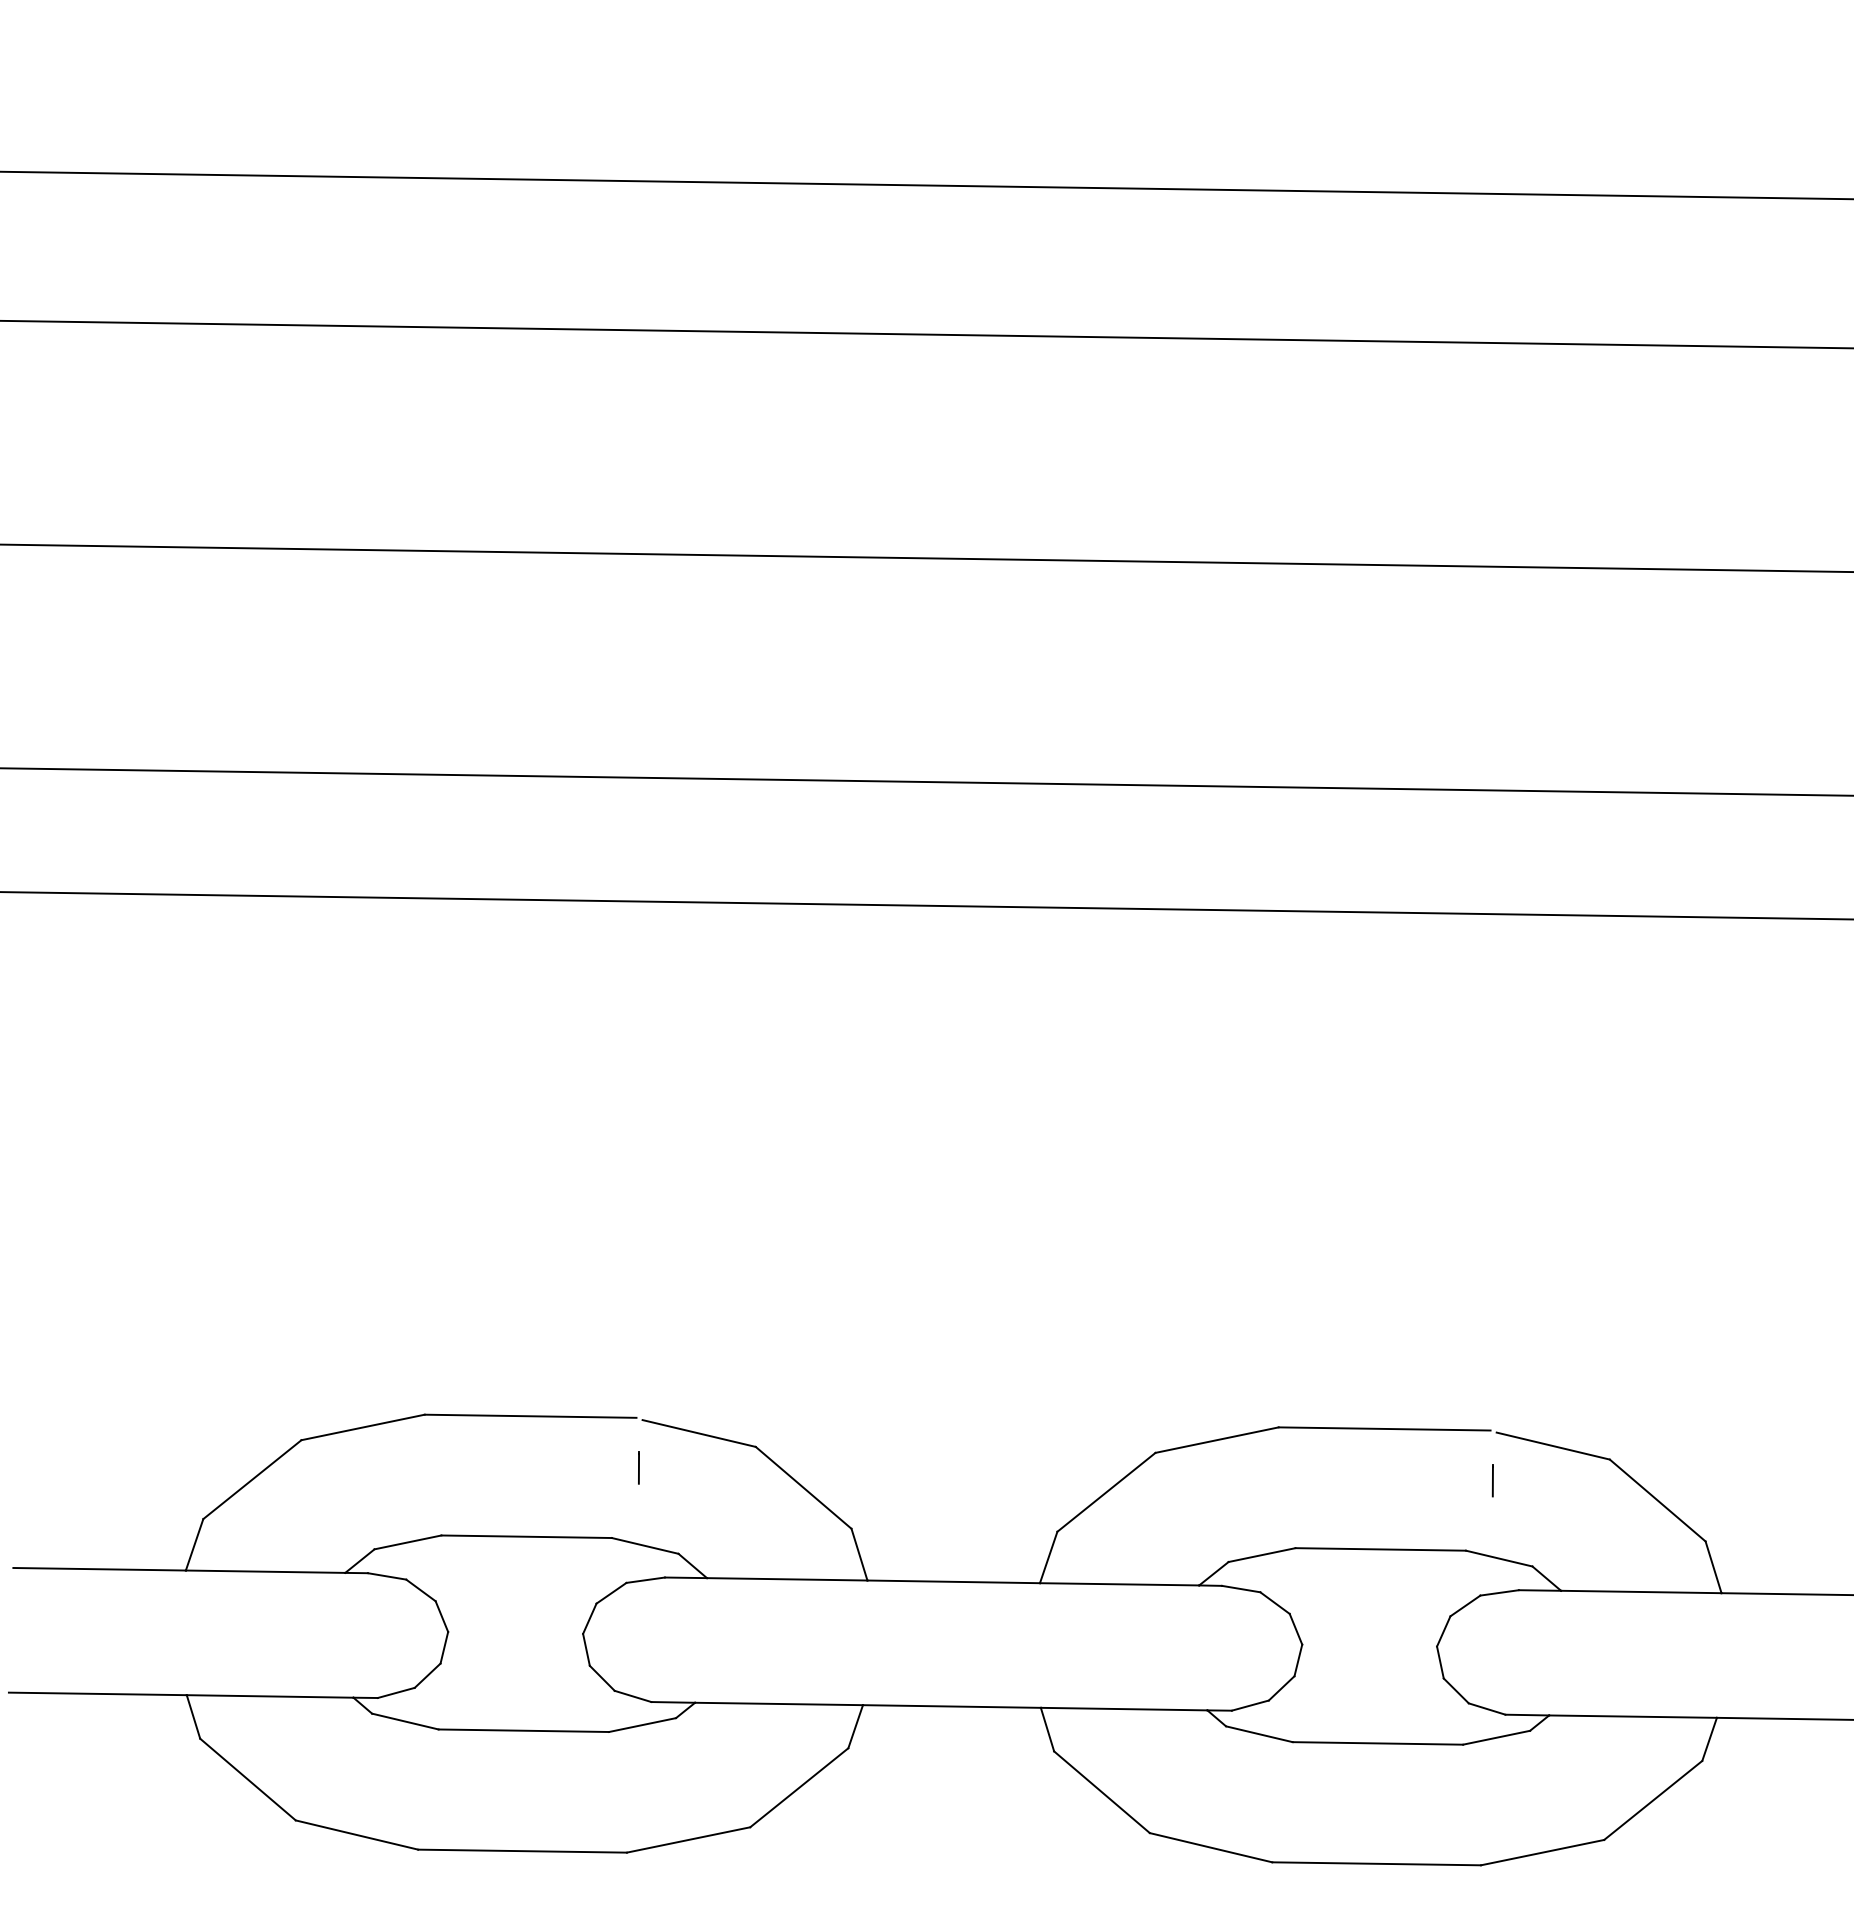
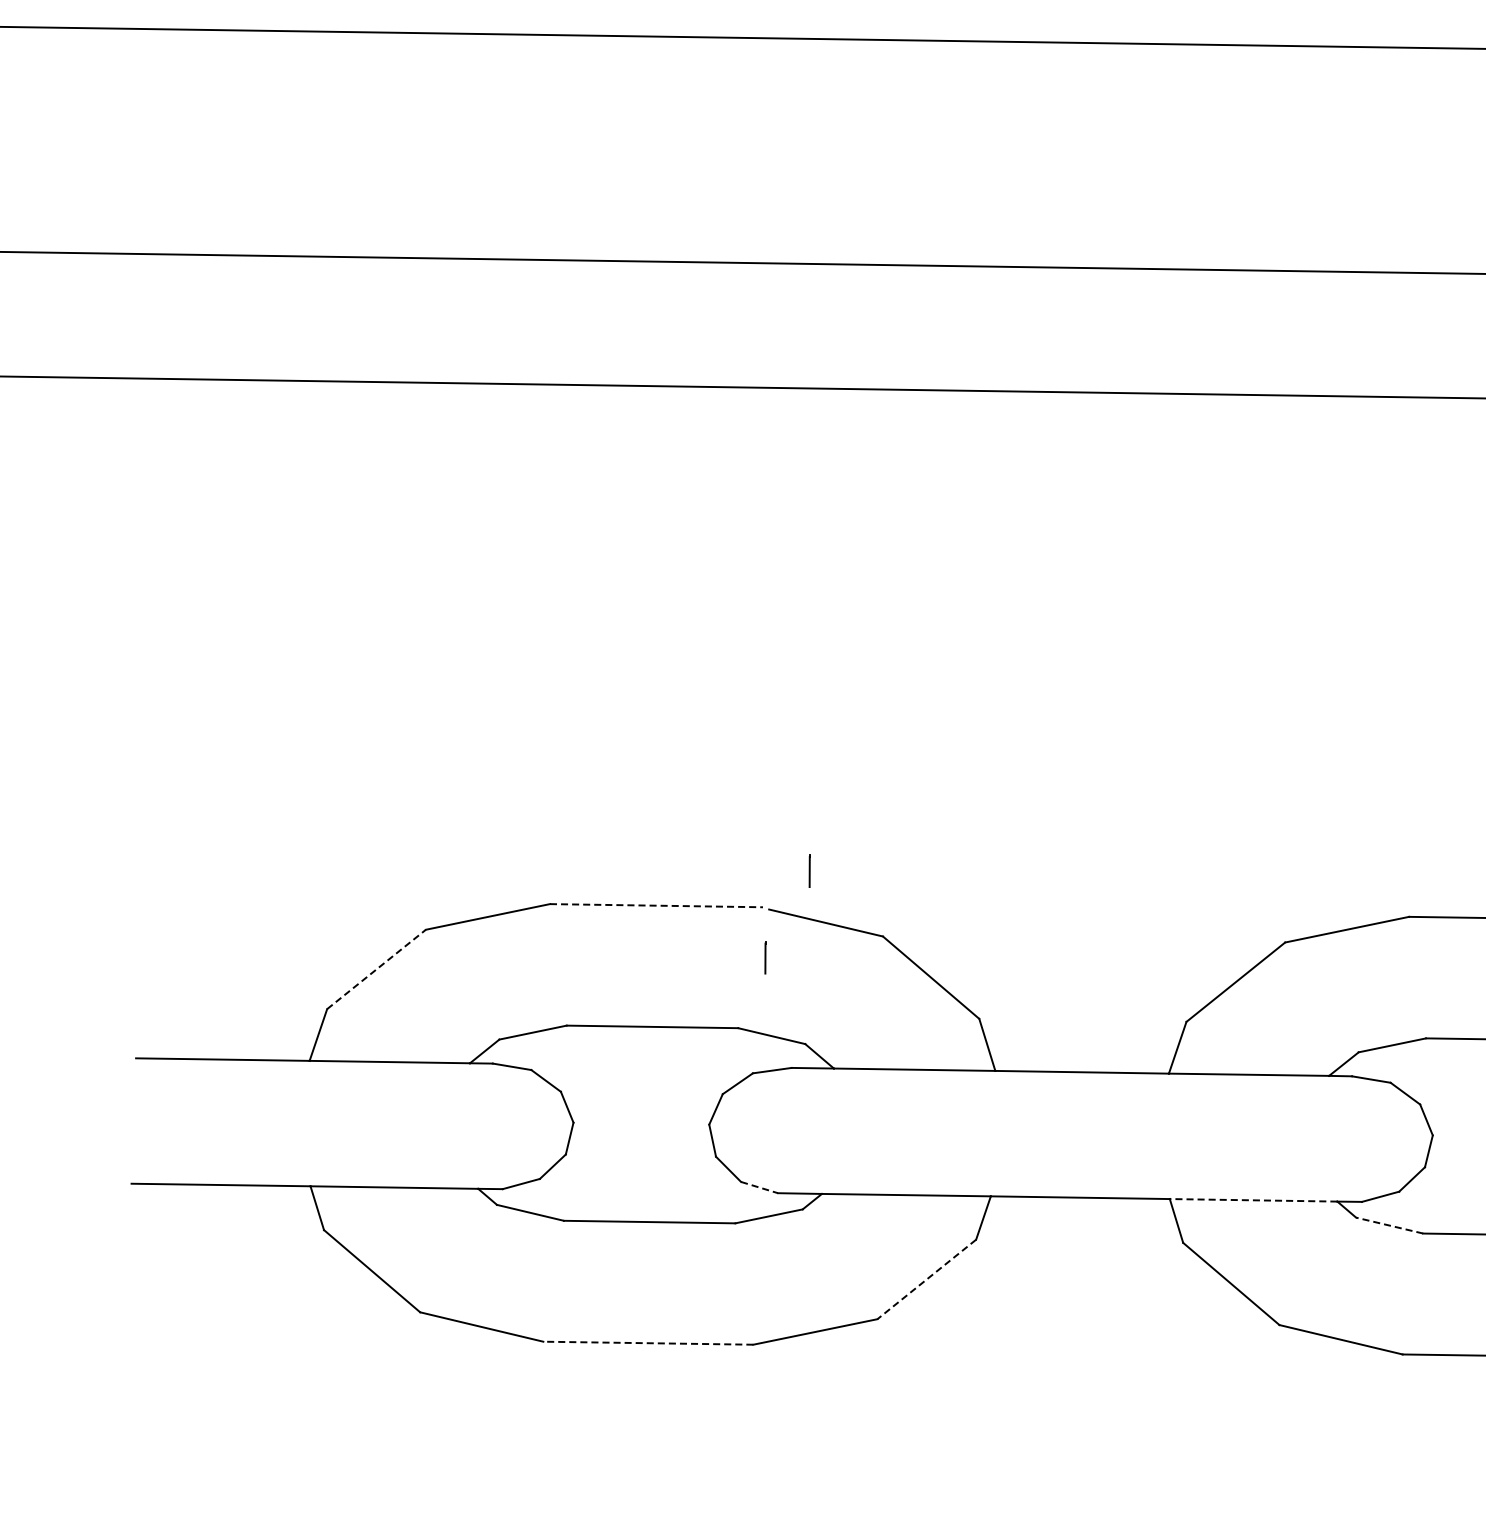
line: (682, 1381) -> (809, 870), added
line: (530, 1416) -> (656, 905), solid -> dashed
line: (252, 1479) -> (376, 969), solid -> dashed
line: (633, 1696) -> (759, 1187), solid -> dashed
line: (1123, 1709) -> (1252, 1200), solid -> dashed
line: (1258, 1734) -> (1388, 1225), solid -> dashed
line: (799, 1787) -> (926, 1279), solid -> dashed
line: (522, 1851) -> (648, 1343), solid -> dashed

